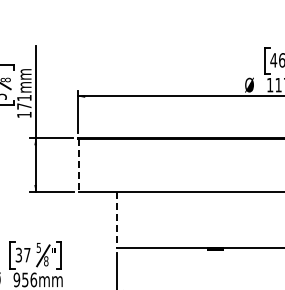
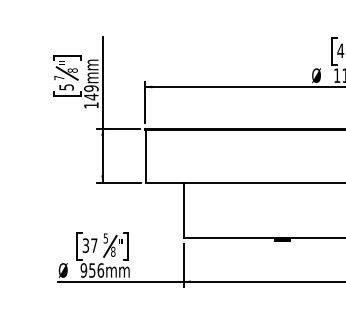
text: (24, 101) -> (91, 92), 171mm -> 149mm
line: (79, 165) -> (146, 156), dashed -> solid
line: (116, 219) -> (183, 210), dashed -> solid

